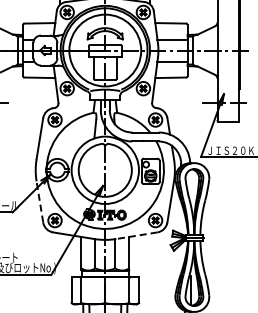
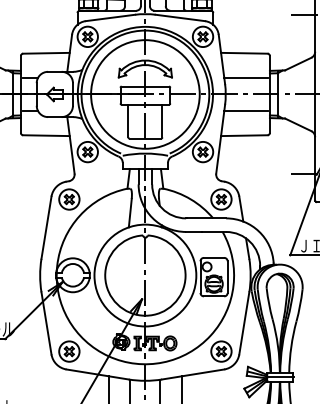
line: (39, 201) -> (45, 322), dashed -> solid
line: (136, 235) -> (192, 374), dashed -> solid

